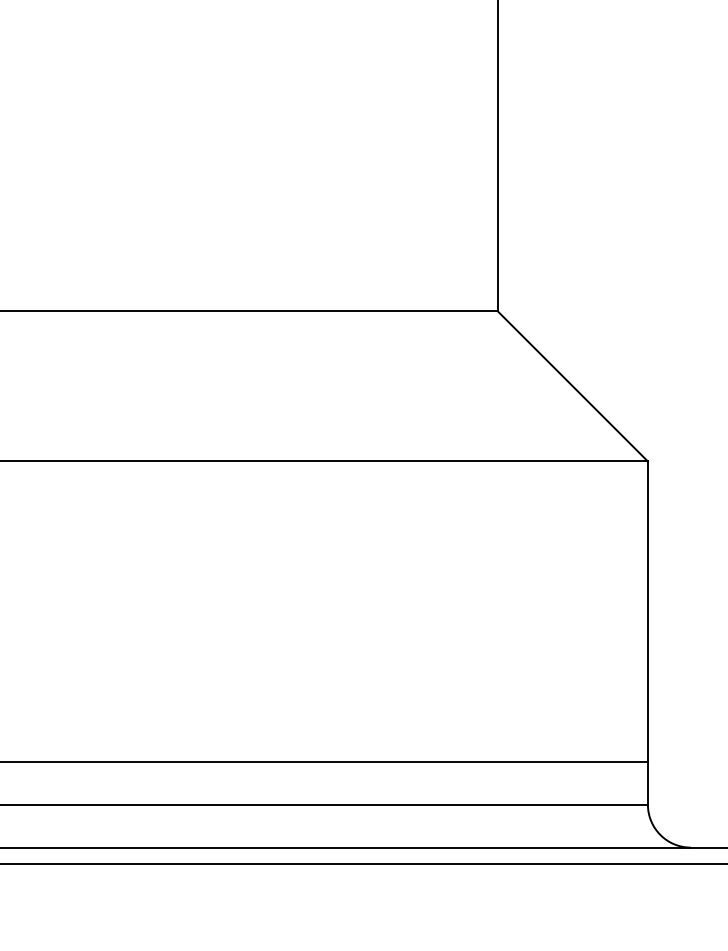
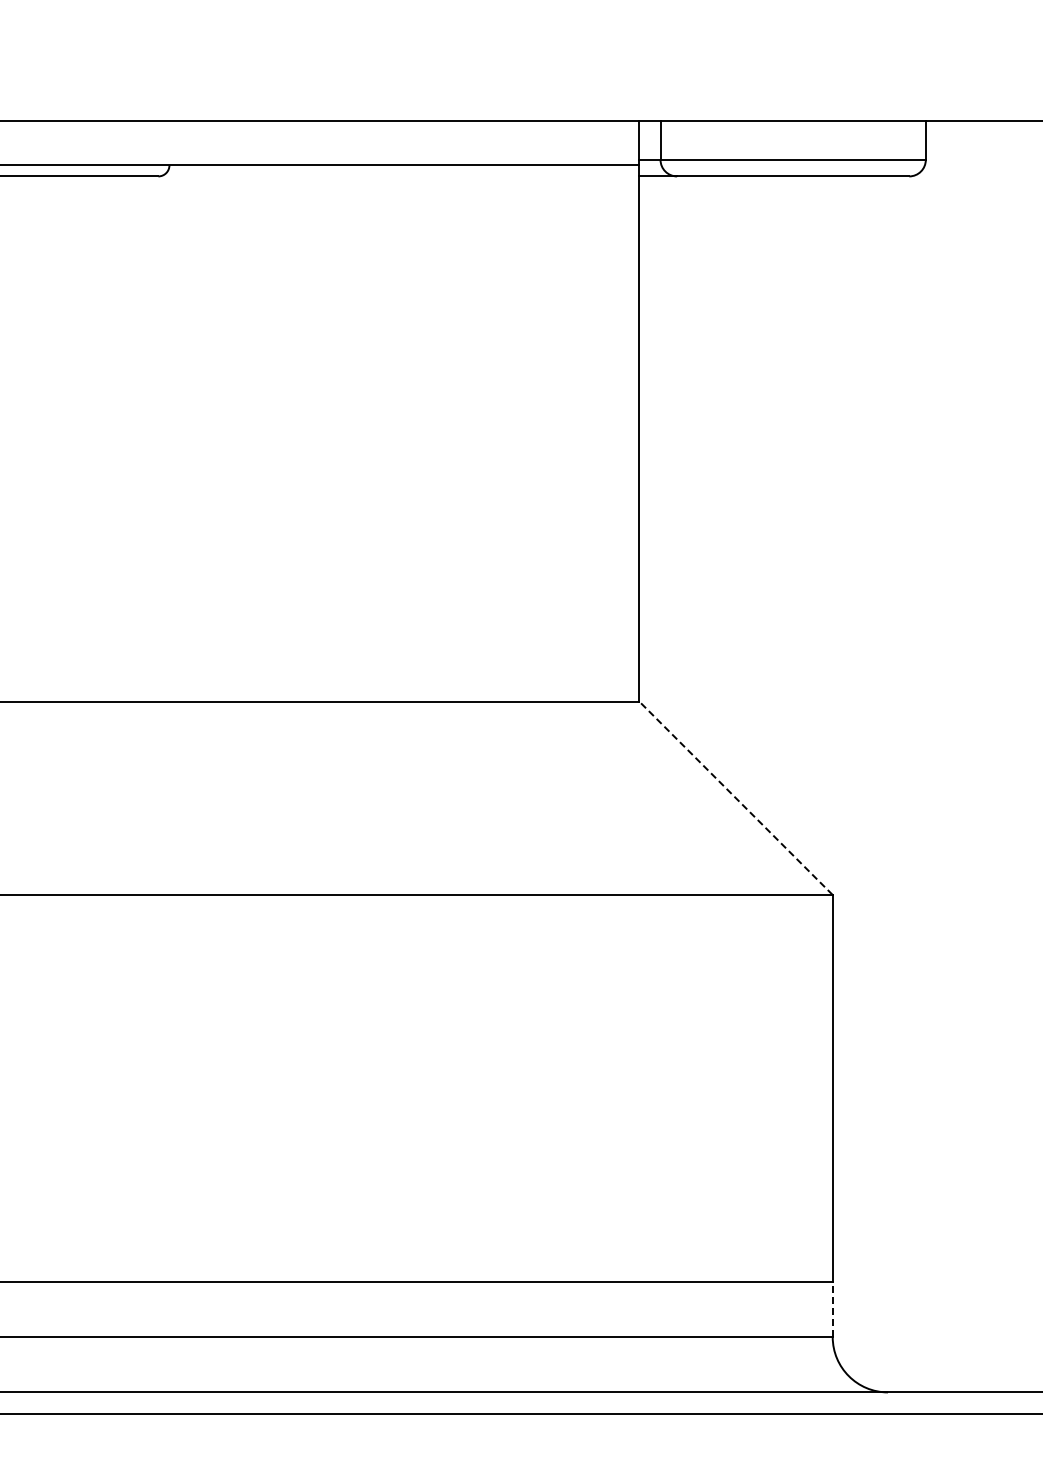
line: (573, 386) -> (736, 798), solid -> dashed
line: (647, 783) -> (832, 1309), solid -> dashed

